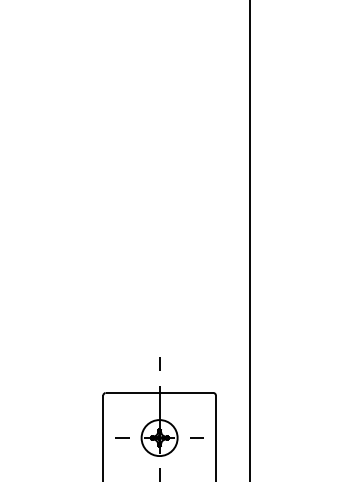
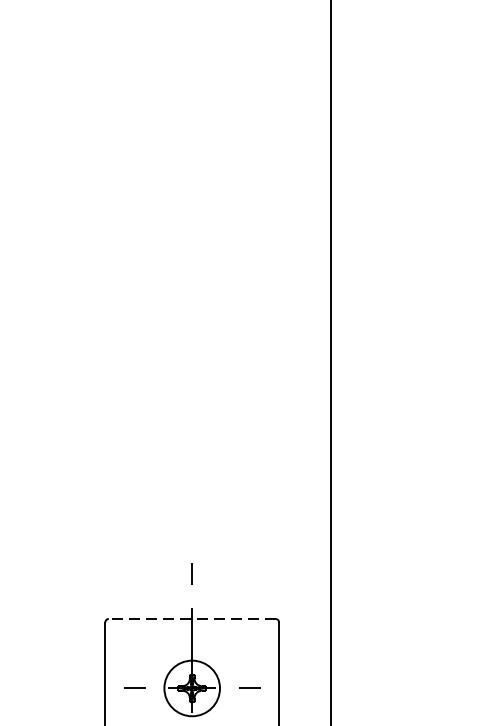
line: (159, 393) -> (192, 619), solid -> dashed

